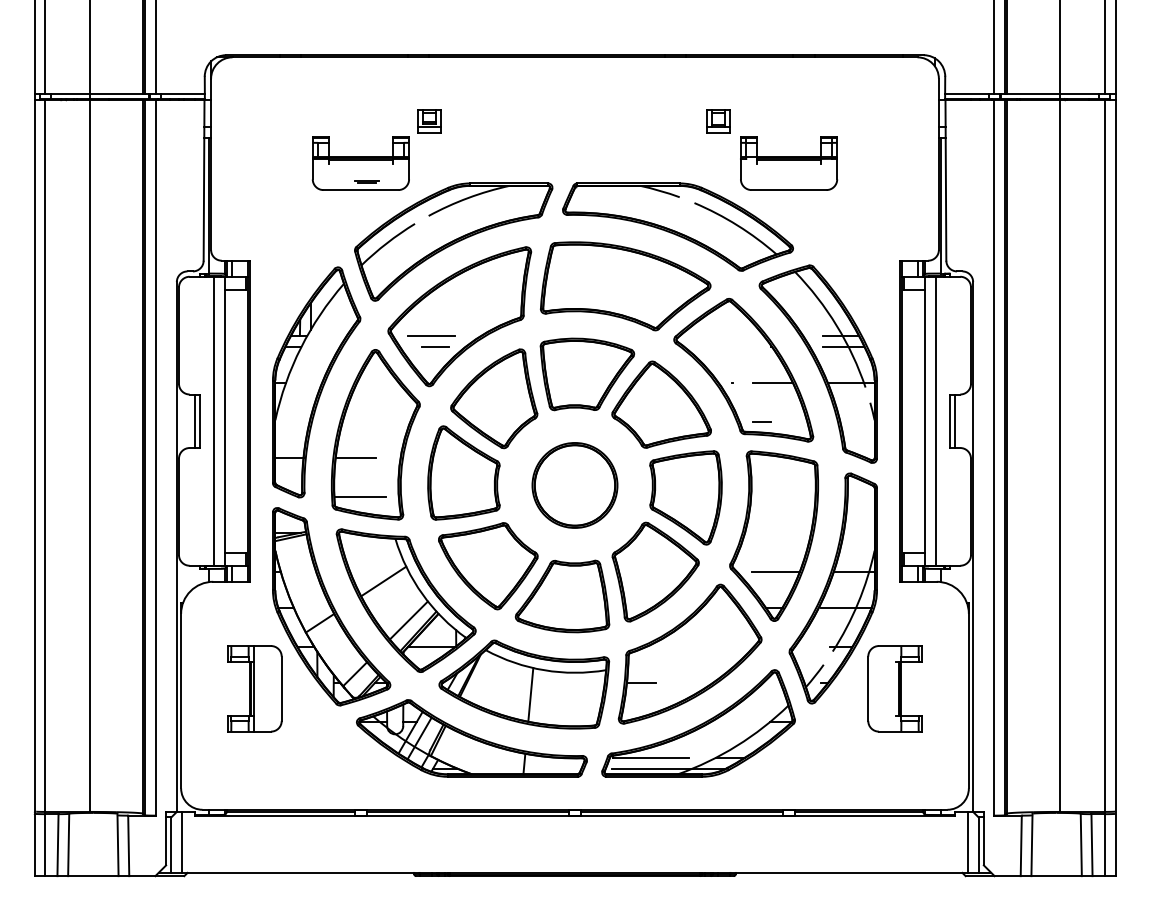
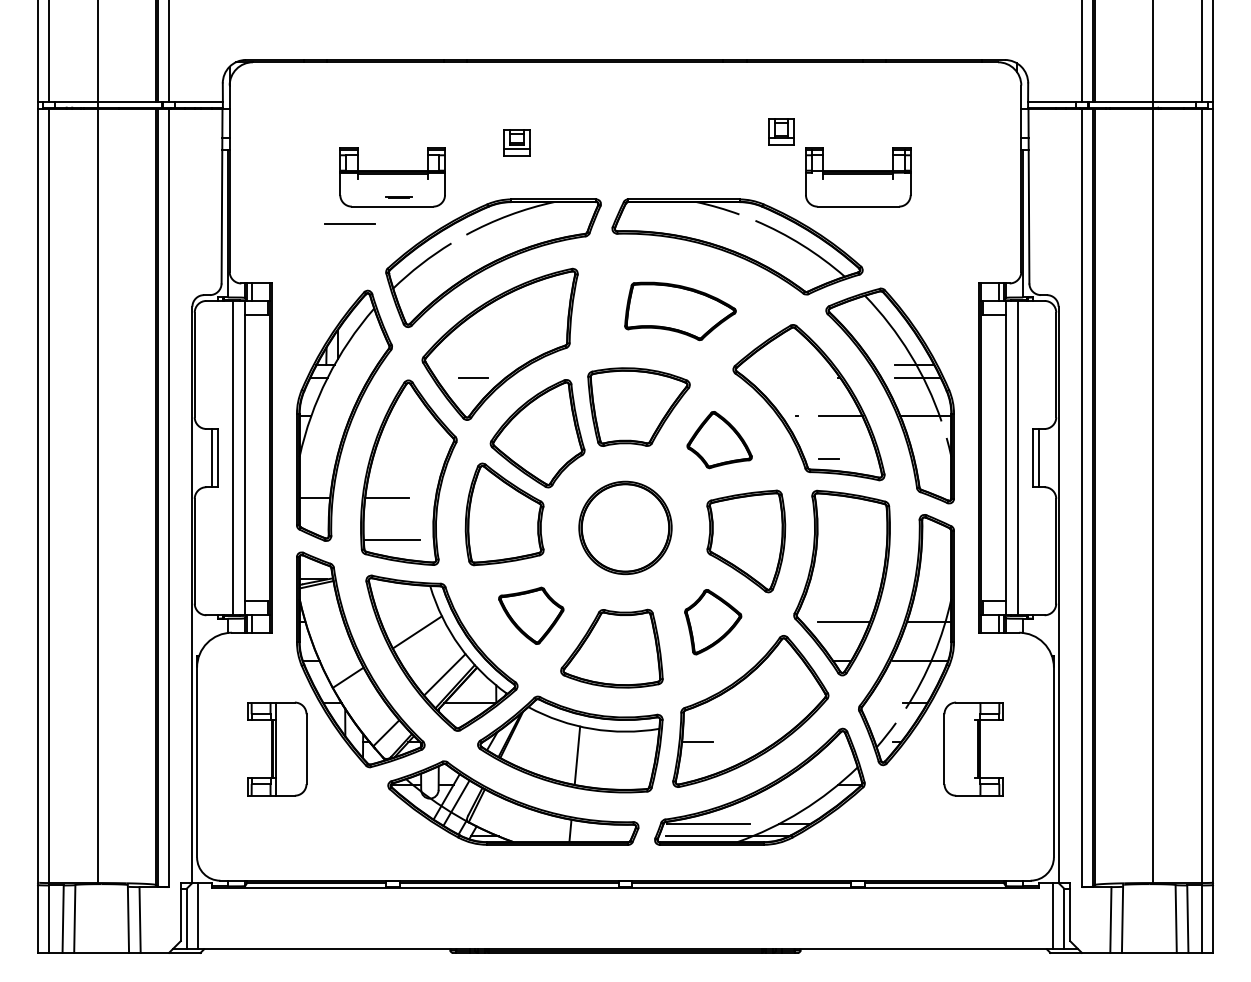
part: (429, 121) -> (517, 142), moved
part: (625, 286) -> (680, 311), size x0.6
line: (431, 335) -> (349, 223), moved
part: (661, 404) -> (719, 439), size x0.6
part: (488, 566) -> (531, 616), size x0.6
part: (655, 571) -> (713, 621), size x0.6

